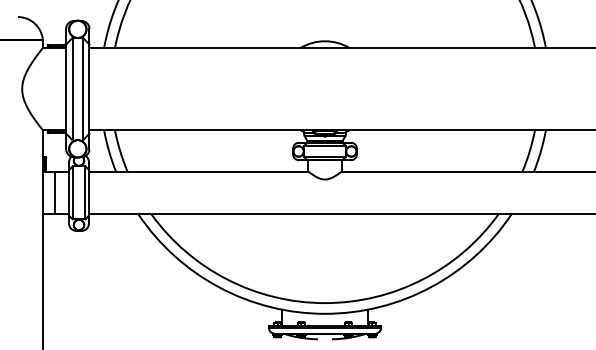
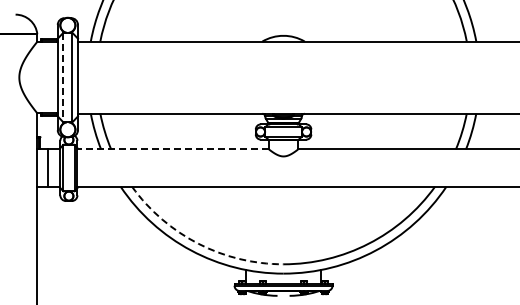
line: (72, 89) -> (63, 77), solid -> dashed
line: (198, 171) -> (173, 149), solid -> dashed
arc: (227, 279) -> (198, 243), solid -> dashed

